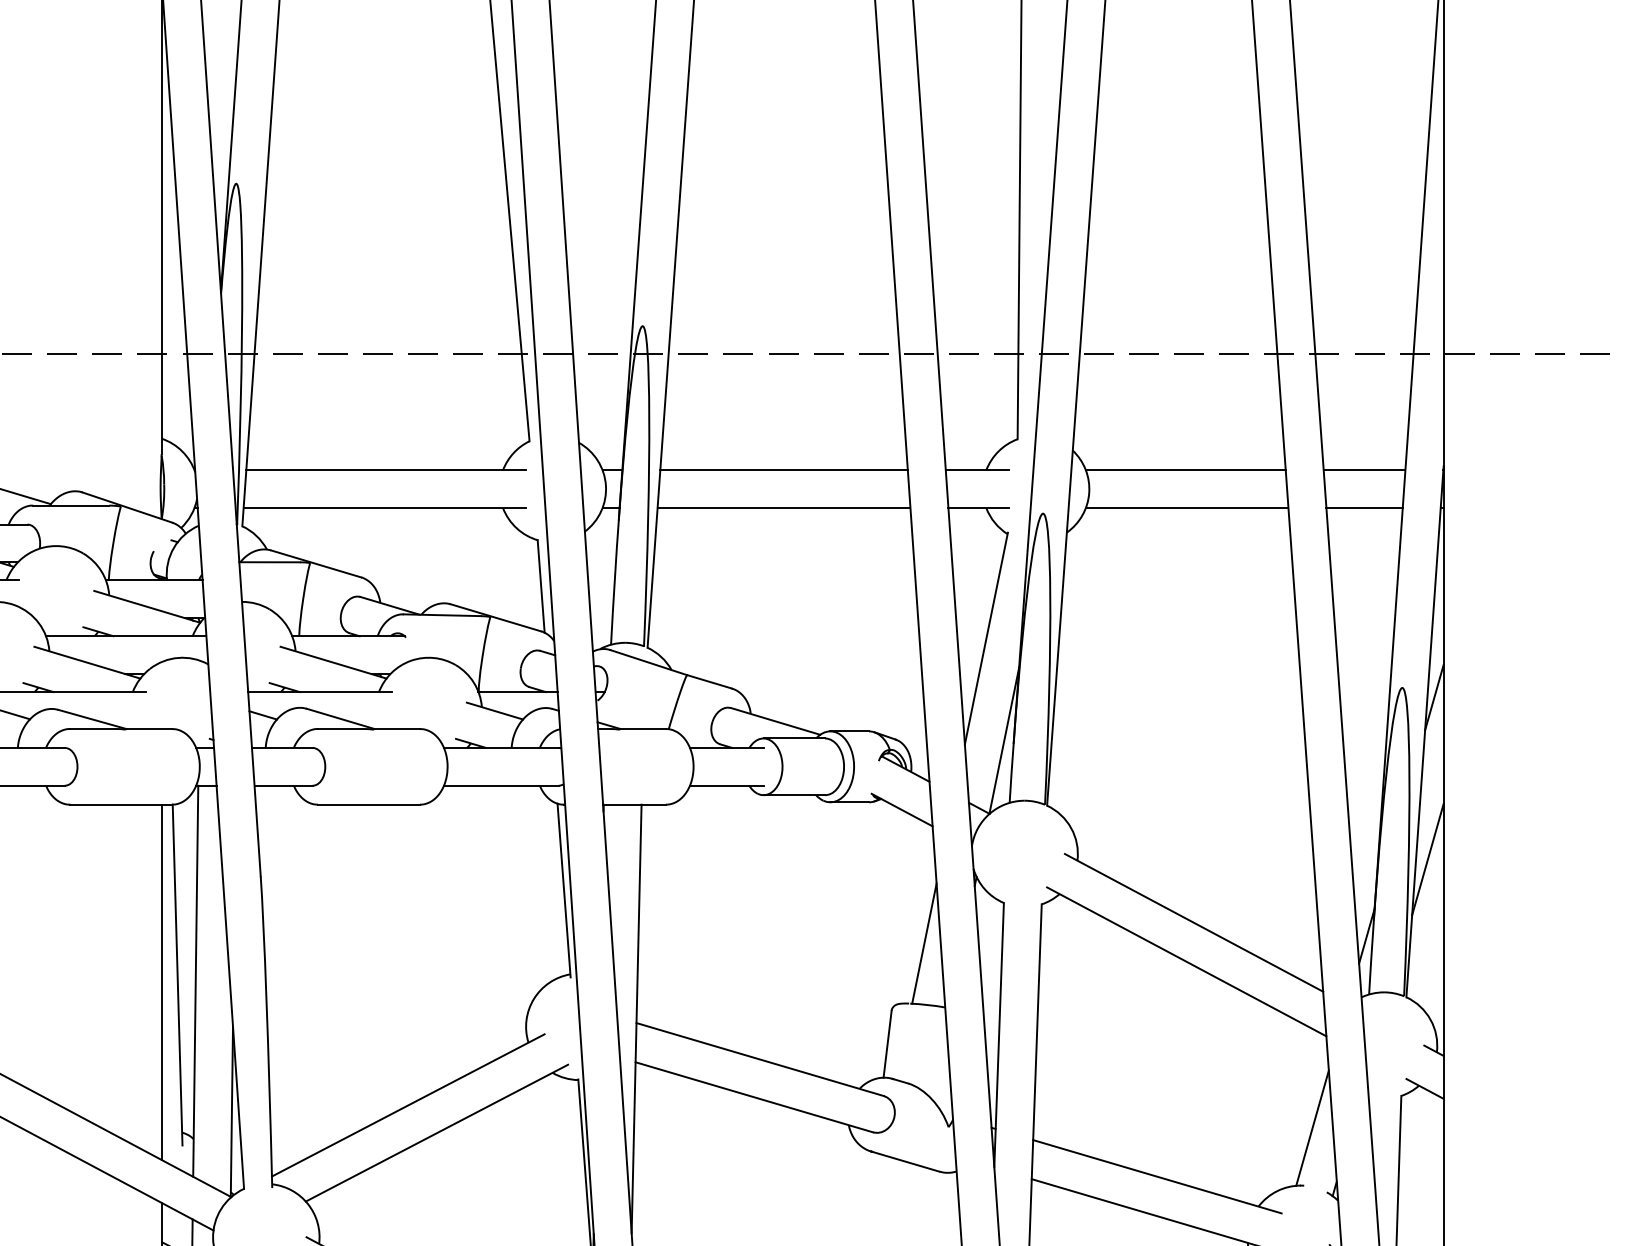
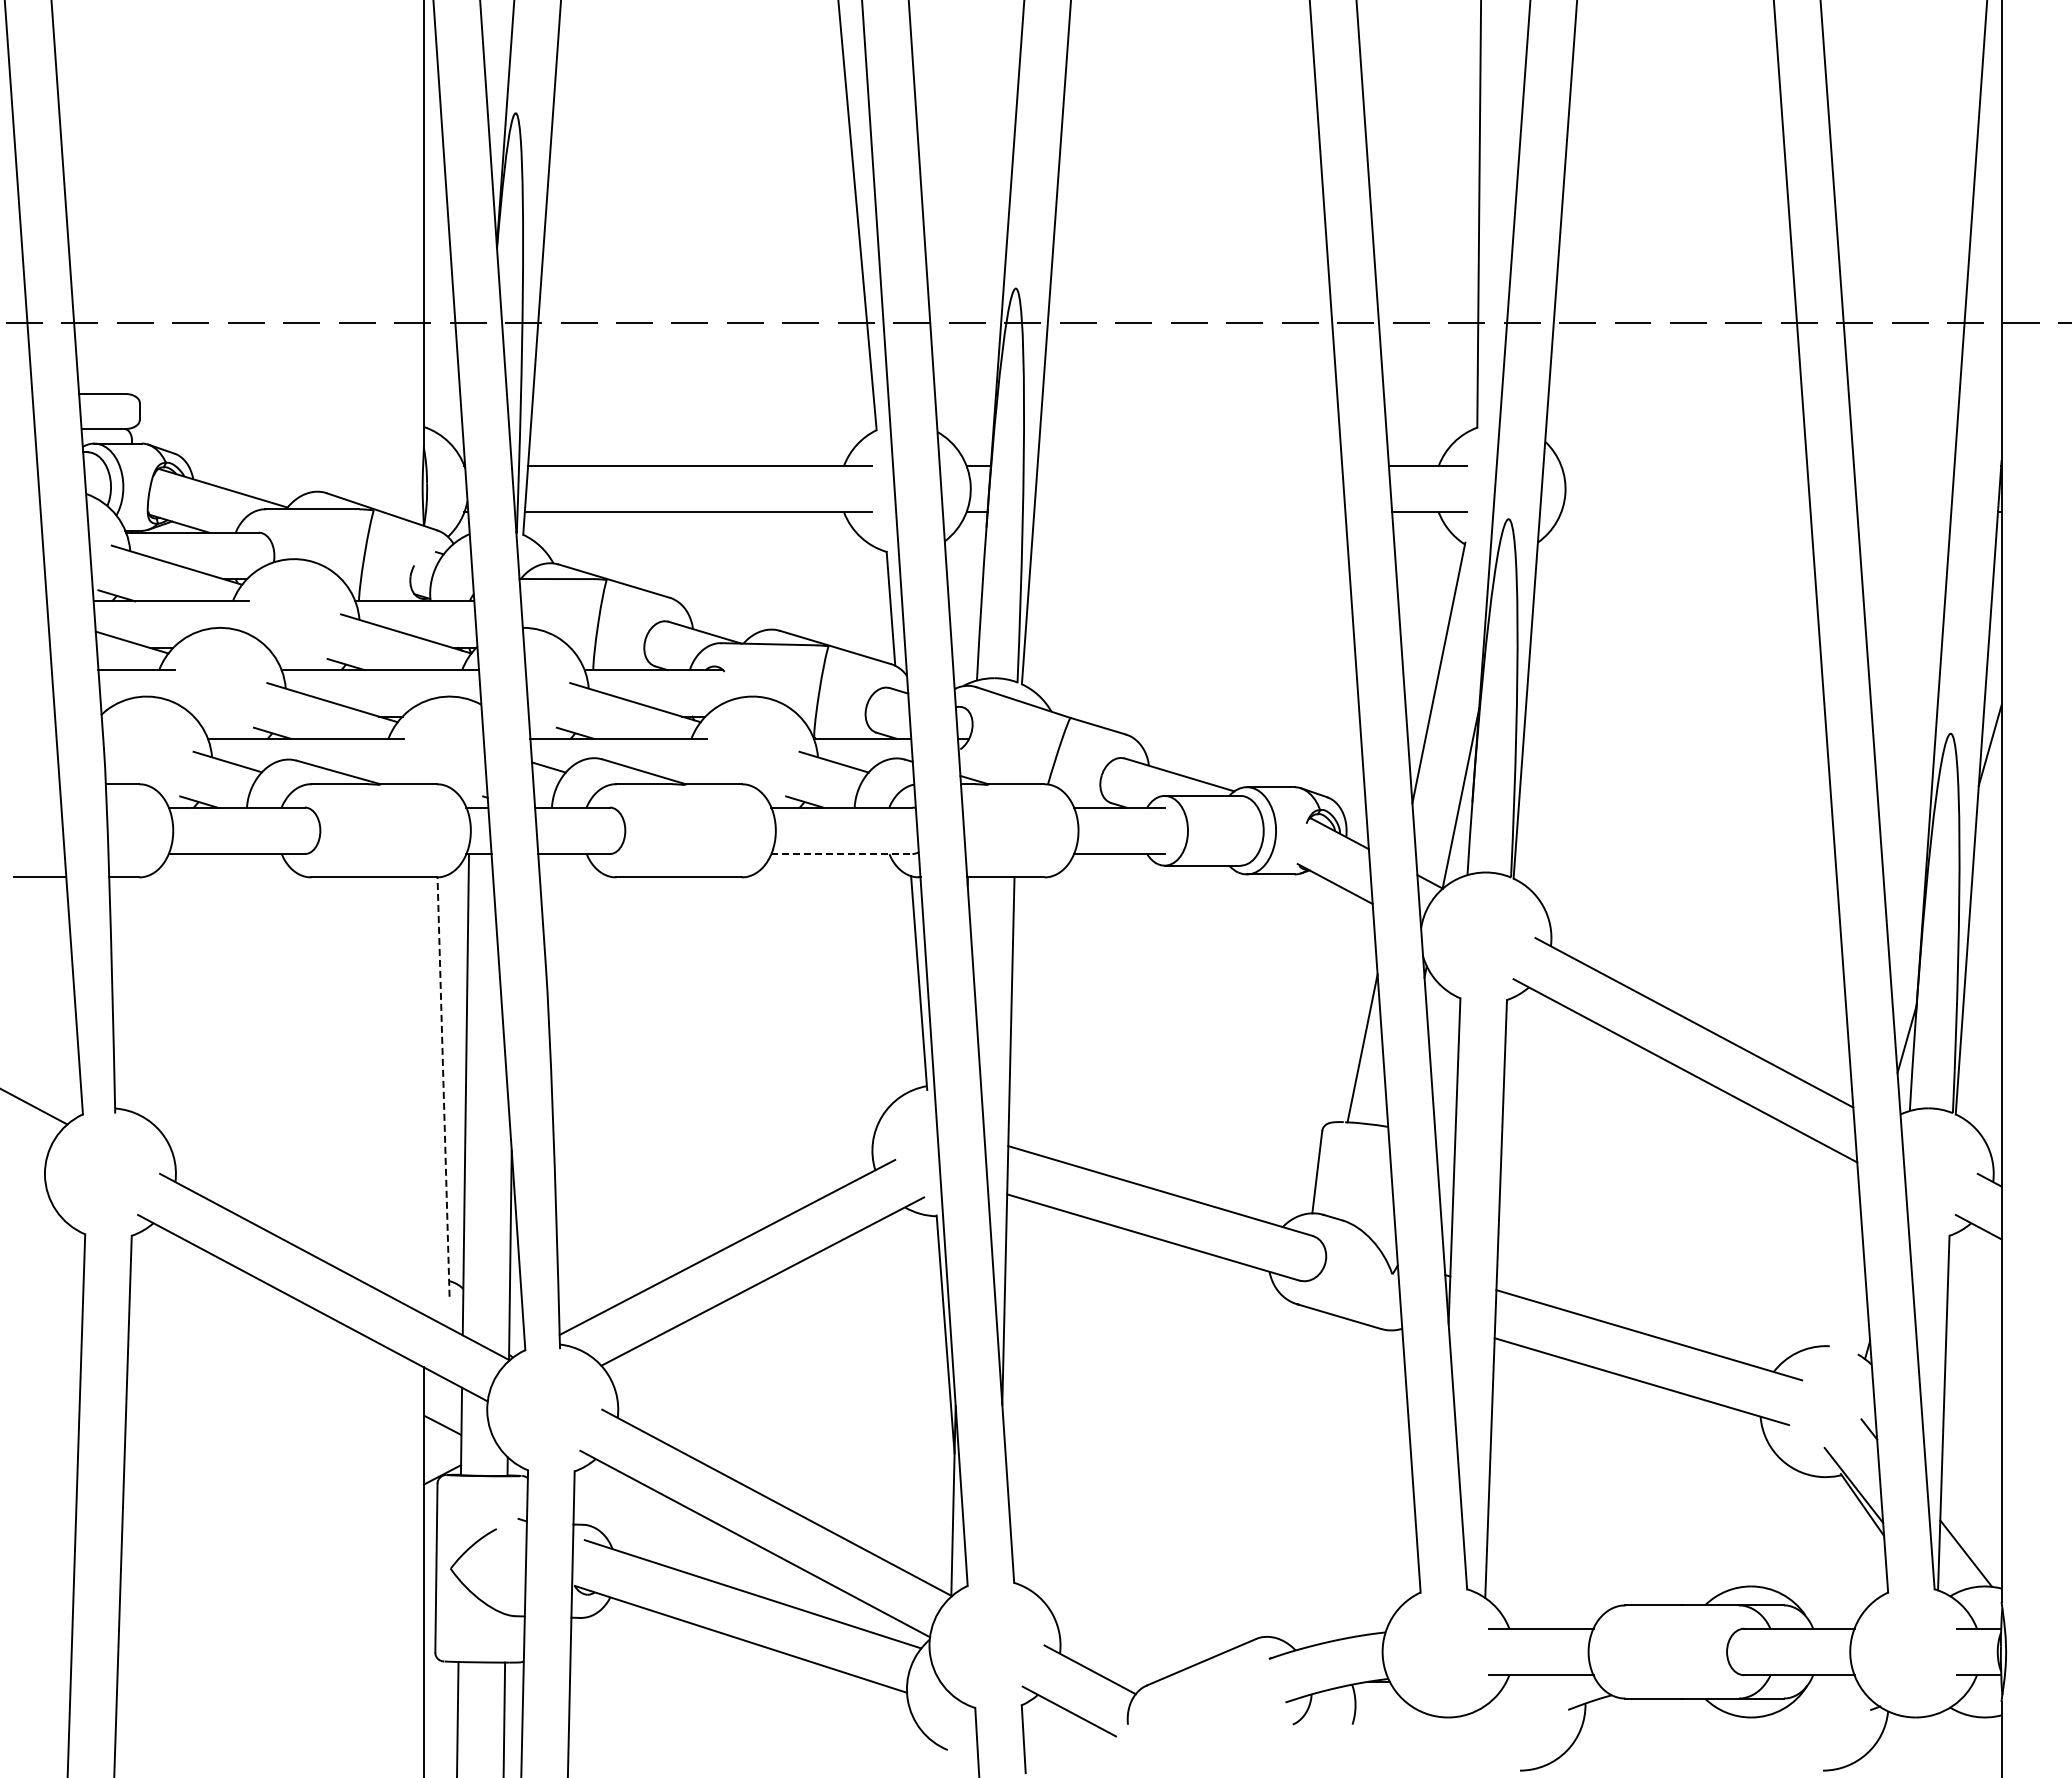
line: (783, 469) -> (1189, 465), removed
line: (1185, 469) -> (1684, 465), removed
line: (1363, 469) -> (1903, 465), removed
line: (783, 508) -> (1189, 512), removed
line: (1186, 508) -> (1685, 512), removed
line: (1364, 508) -> (1904, 512), removed
line: (500, 786) -> (841, 854), solid -> dashed
line: (1427, 859) -> (1981, 944), removed
line: (177, 975) -> (443, 1087), solid -> dashed
line: (161, 981) -> (423, 1095), removed
line: (1312, 1128) -> (1840, 1275), removed

